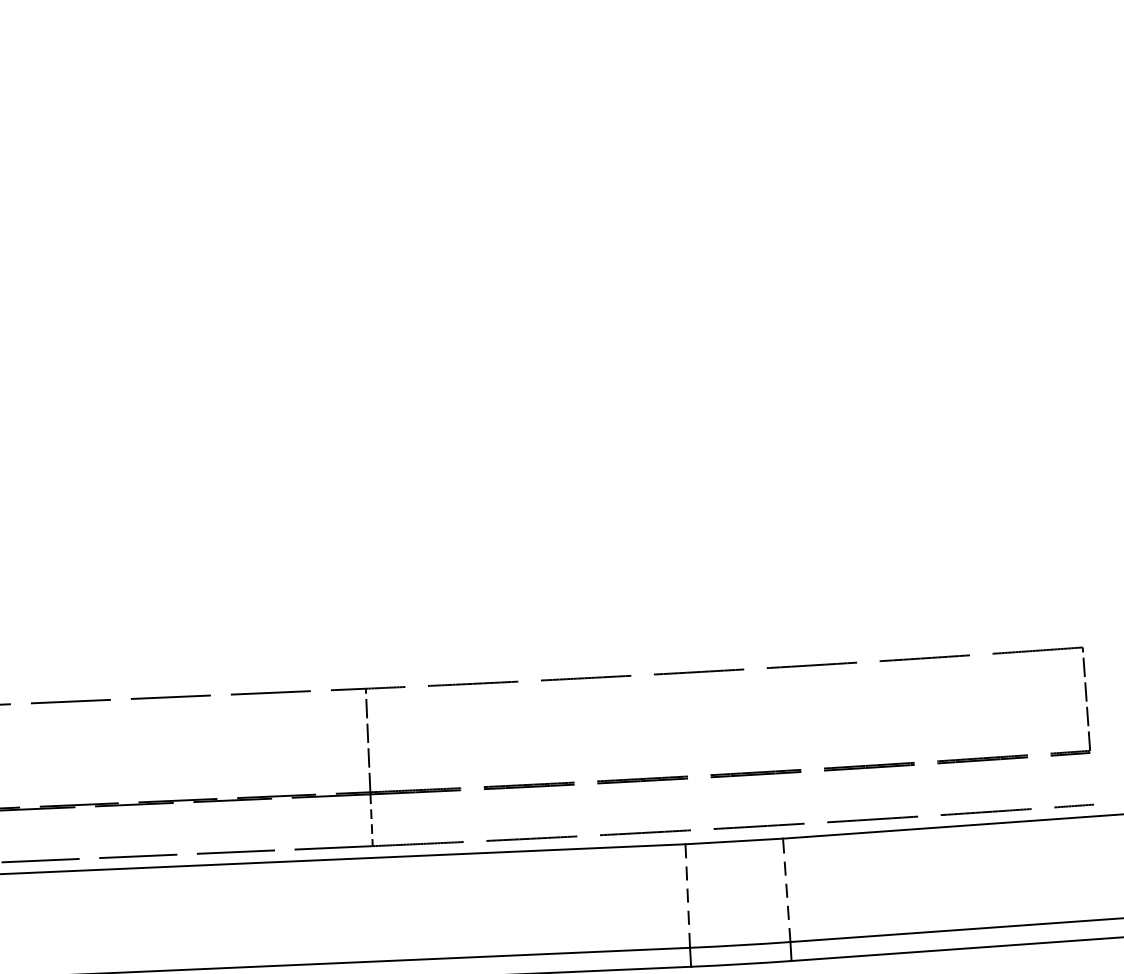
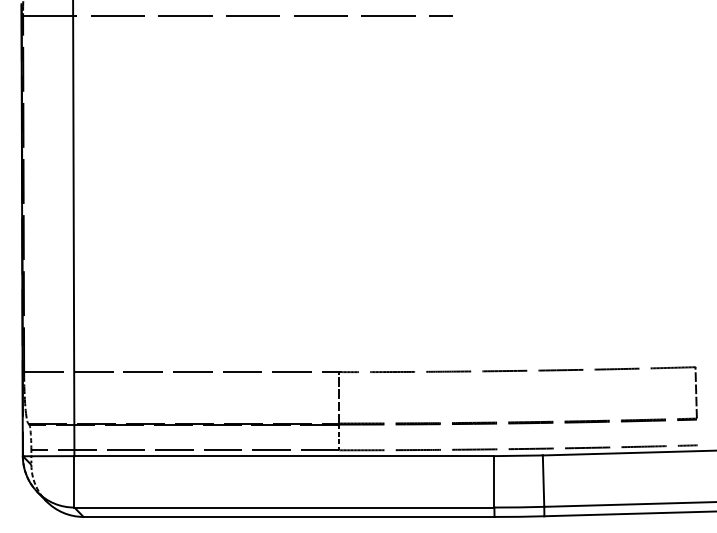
line: (786, 891) -> (543, 481), dashed -> solid
line: (687, 895) -> (494, 481), dashed -> solid

